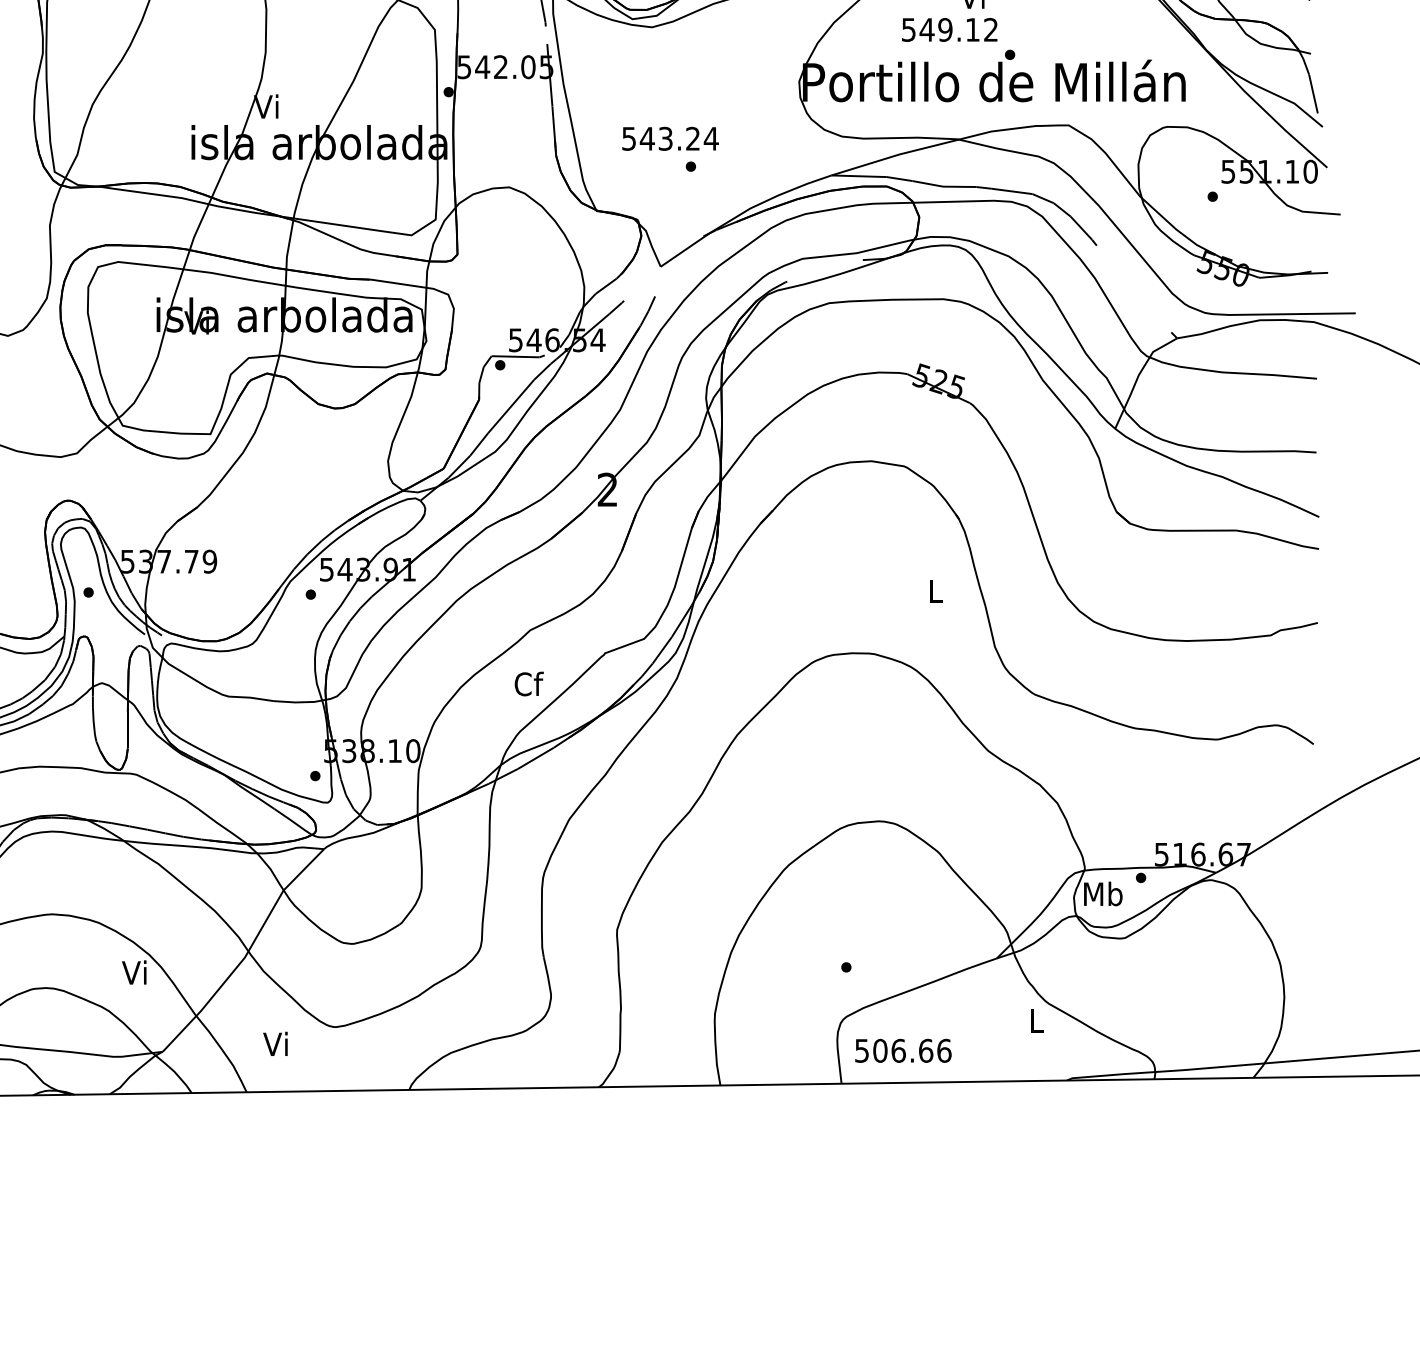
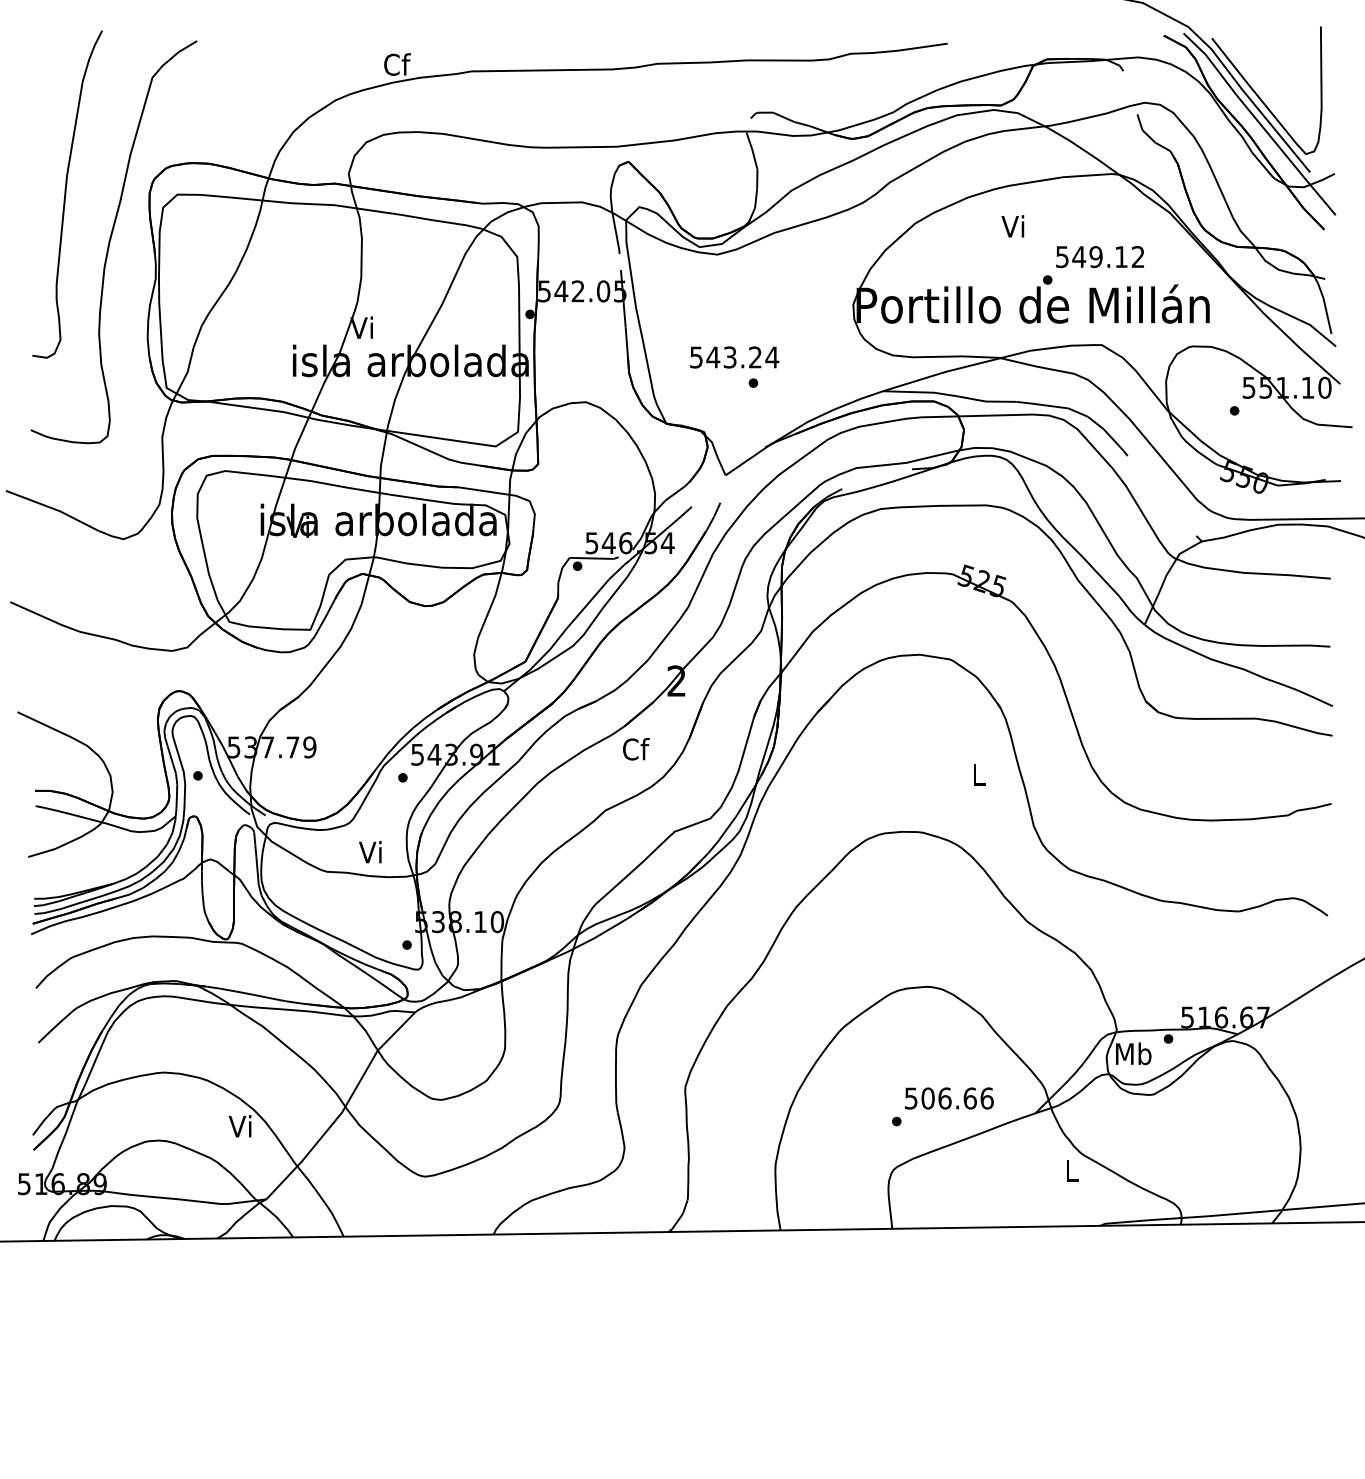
text: (949, 30) -> (1099, 257), moved
text: (529, 683) -> (636, 748), moved
text: (275, 1044) -> (370, 852), moved
text: (903, 1050) -> (949, 1098), moved

